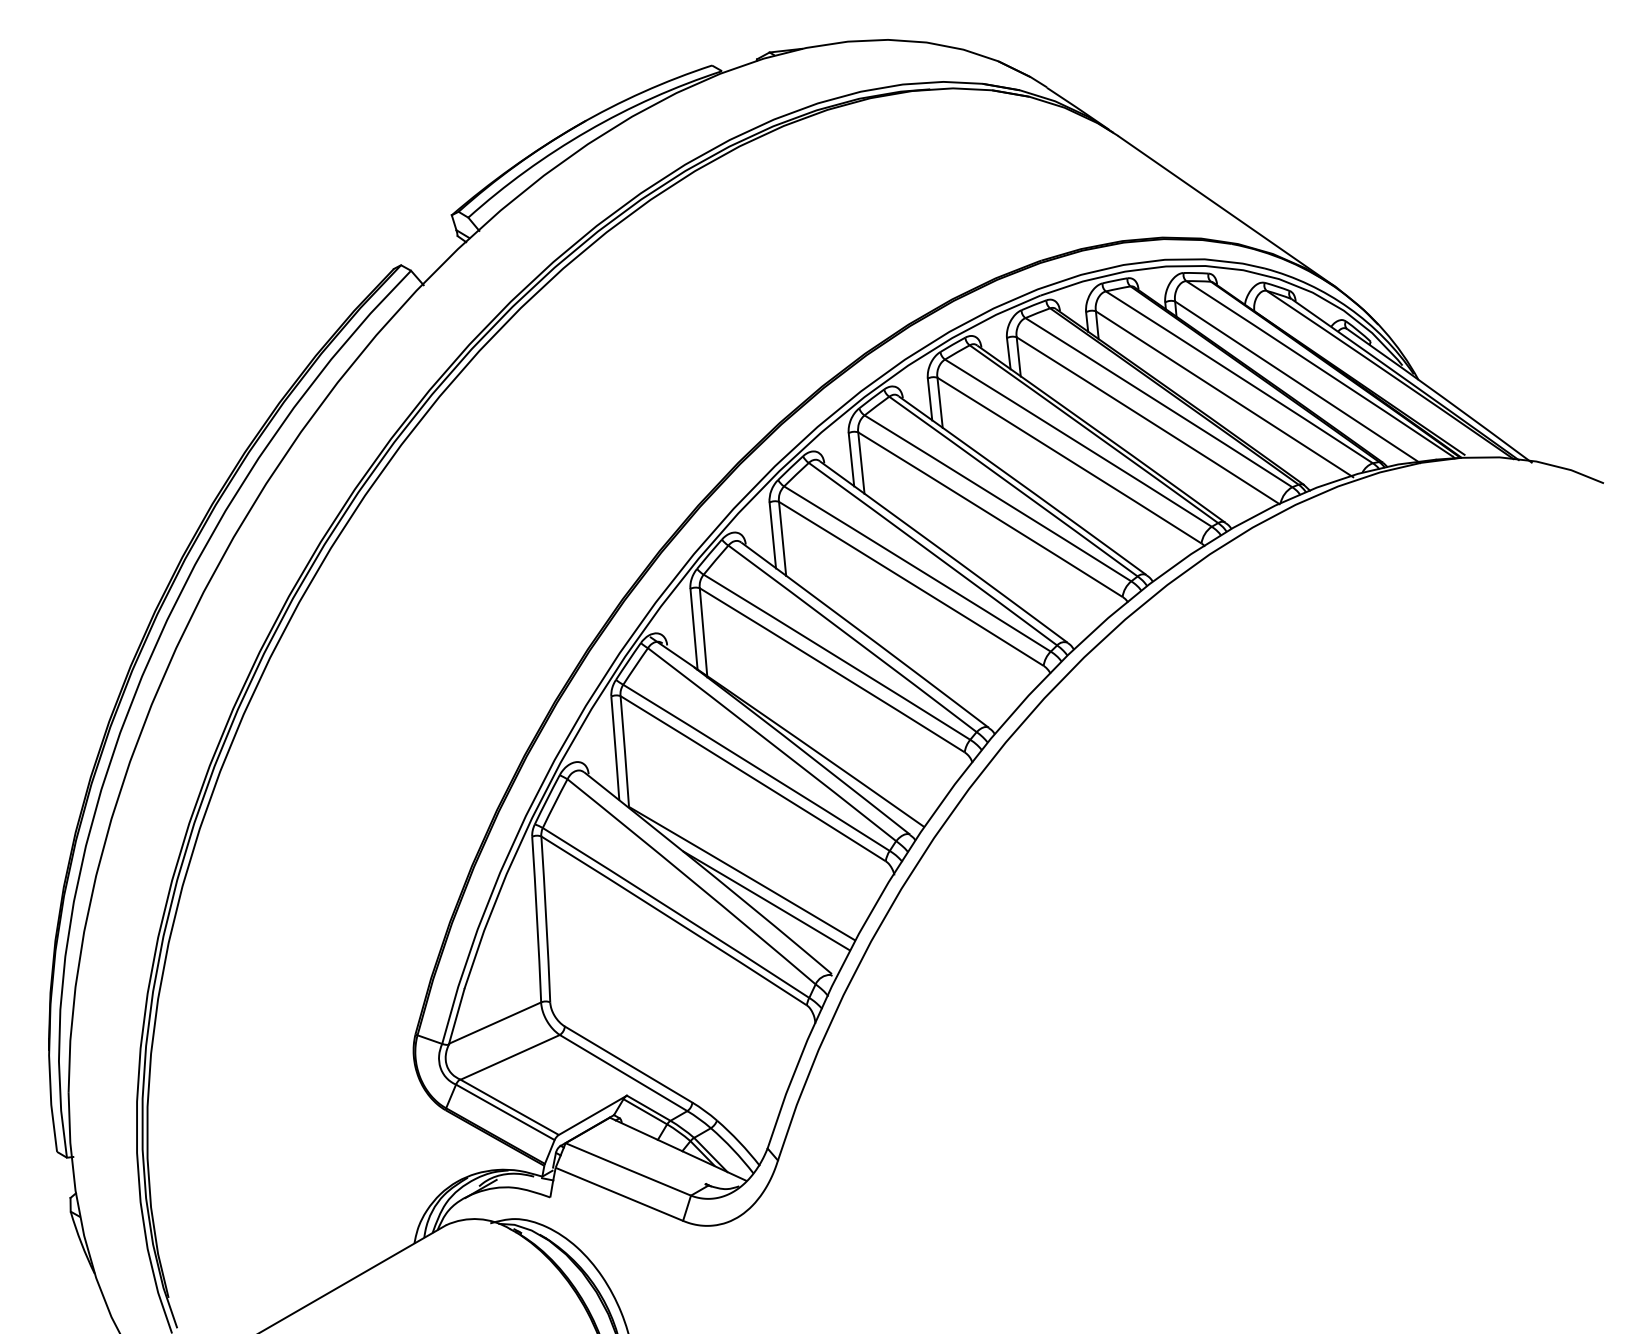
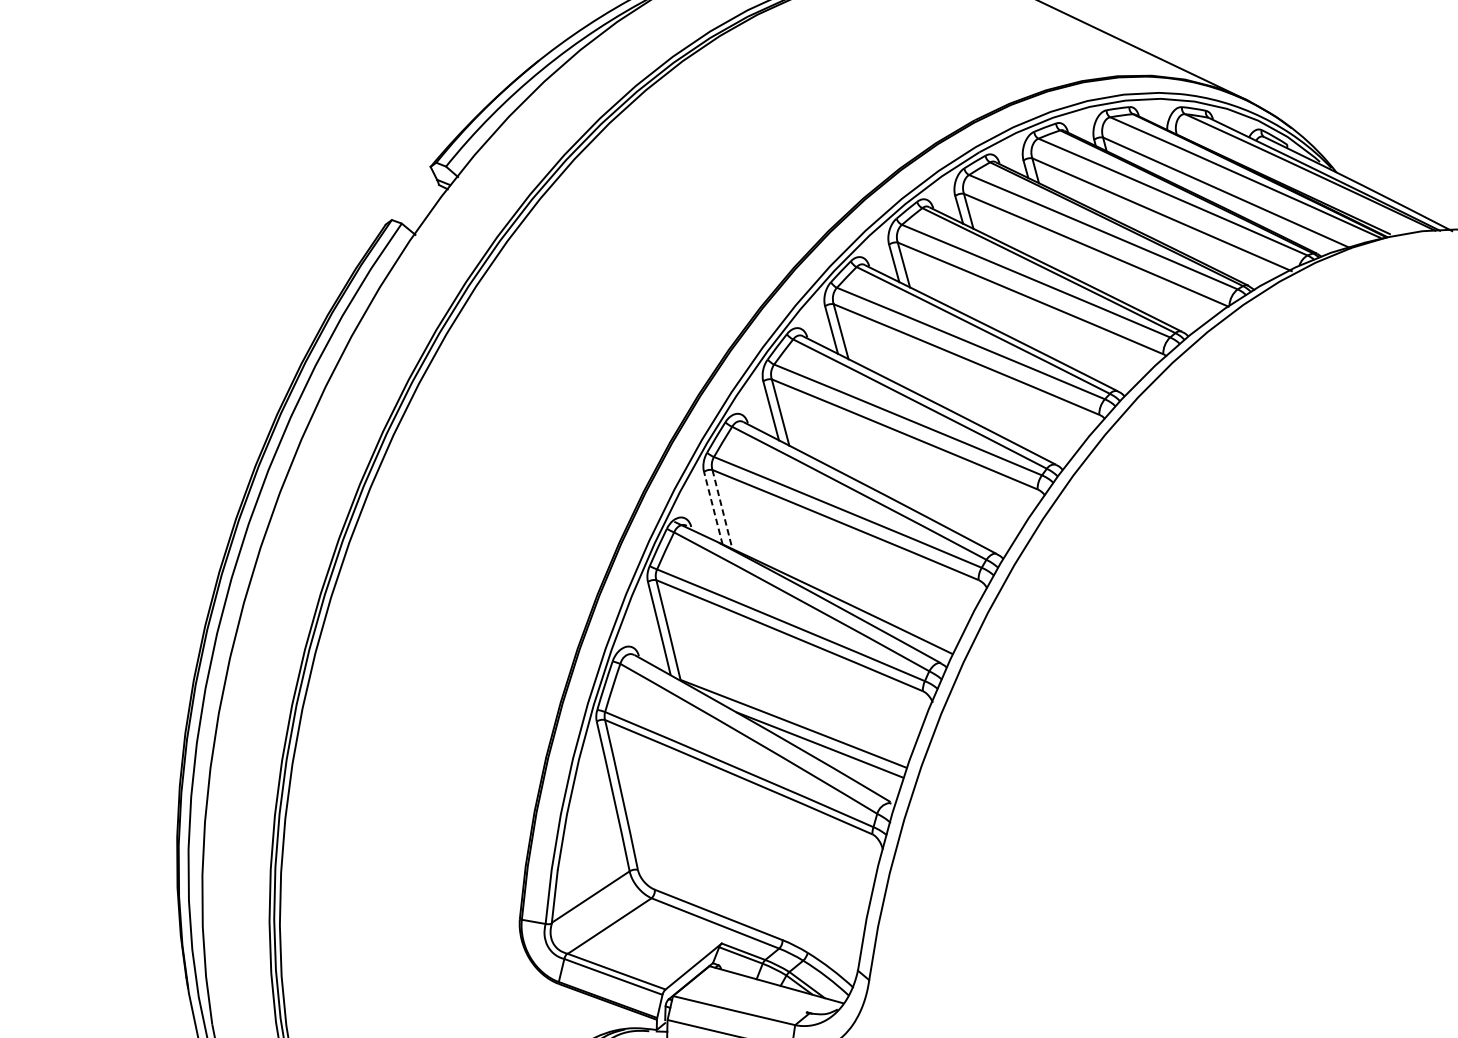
line: (694, 629) -> (713, 508), solid -> dashed
line: (703, 632) -> (722, 509), solid -> dashed

